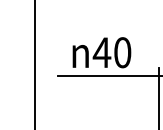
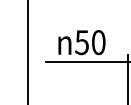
text: (101, 52) -> (81, 42), 40 -> 50

